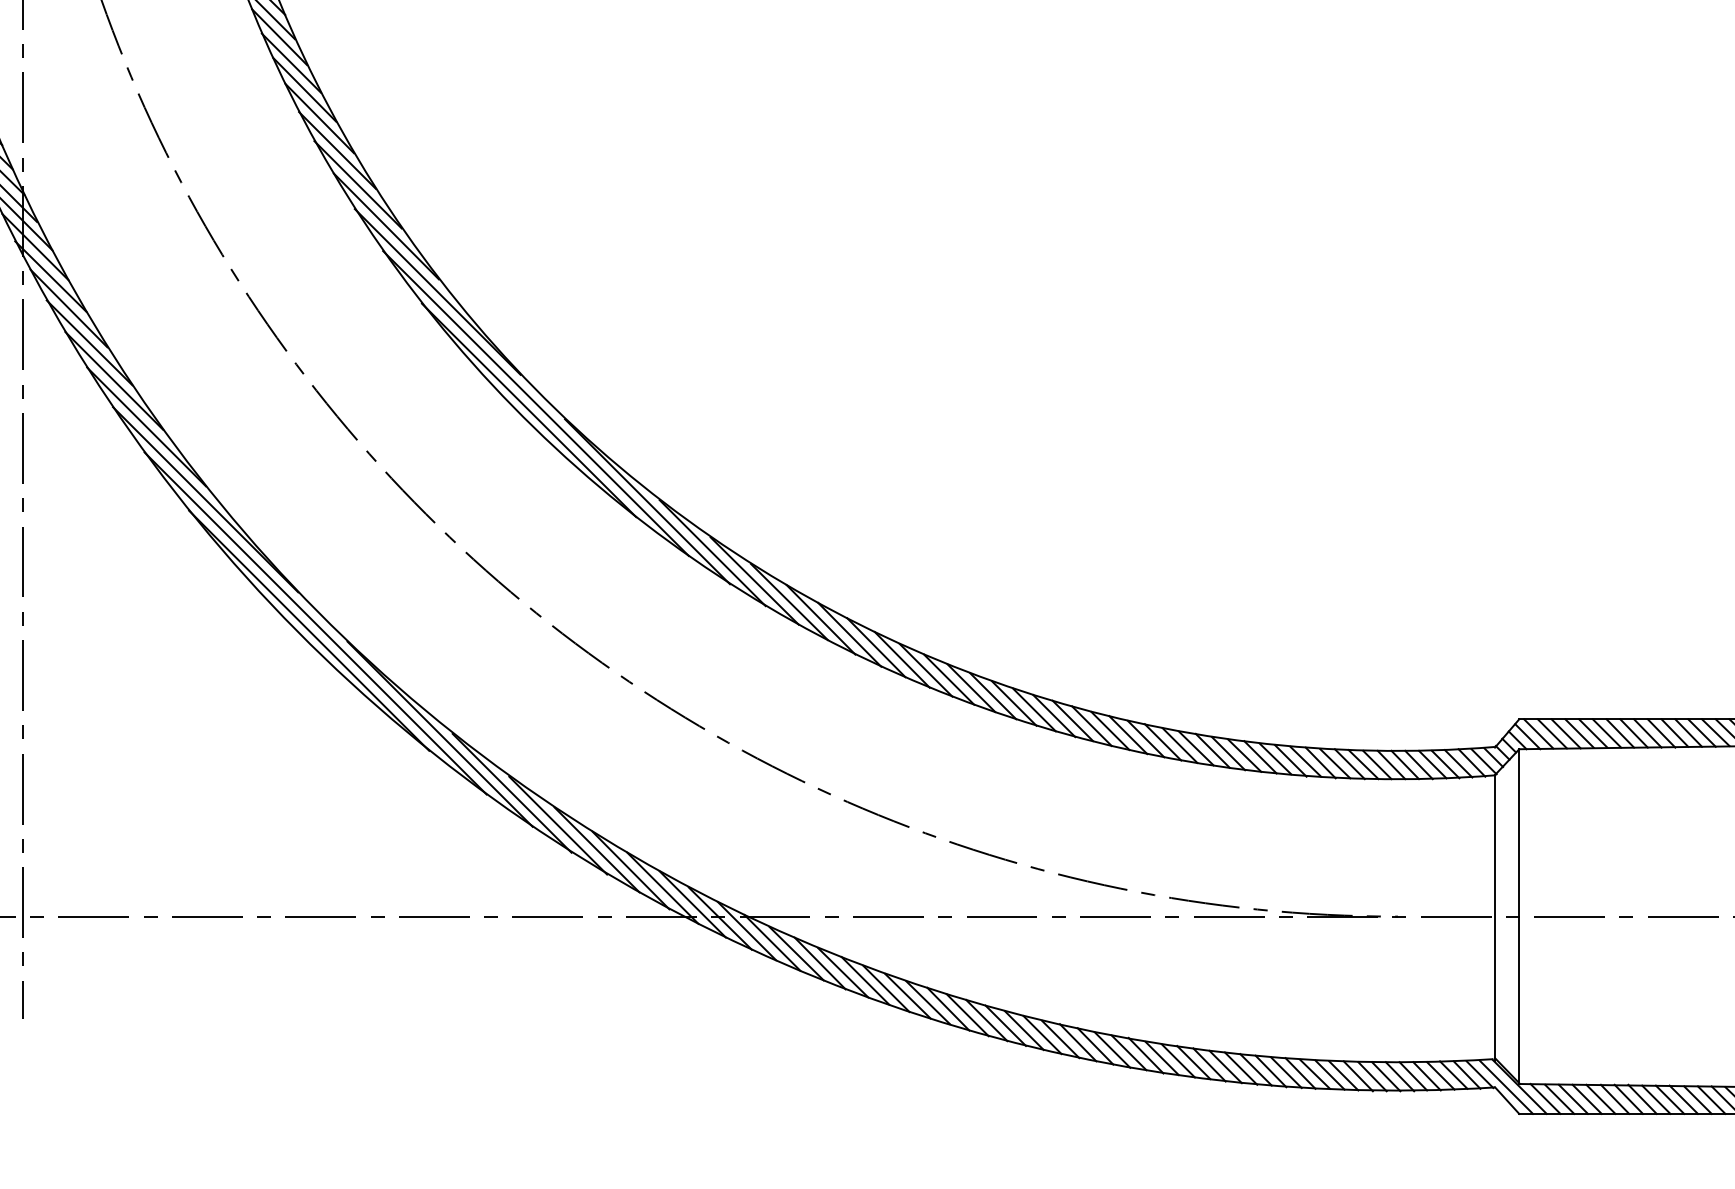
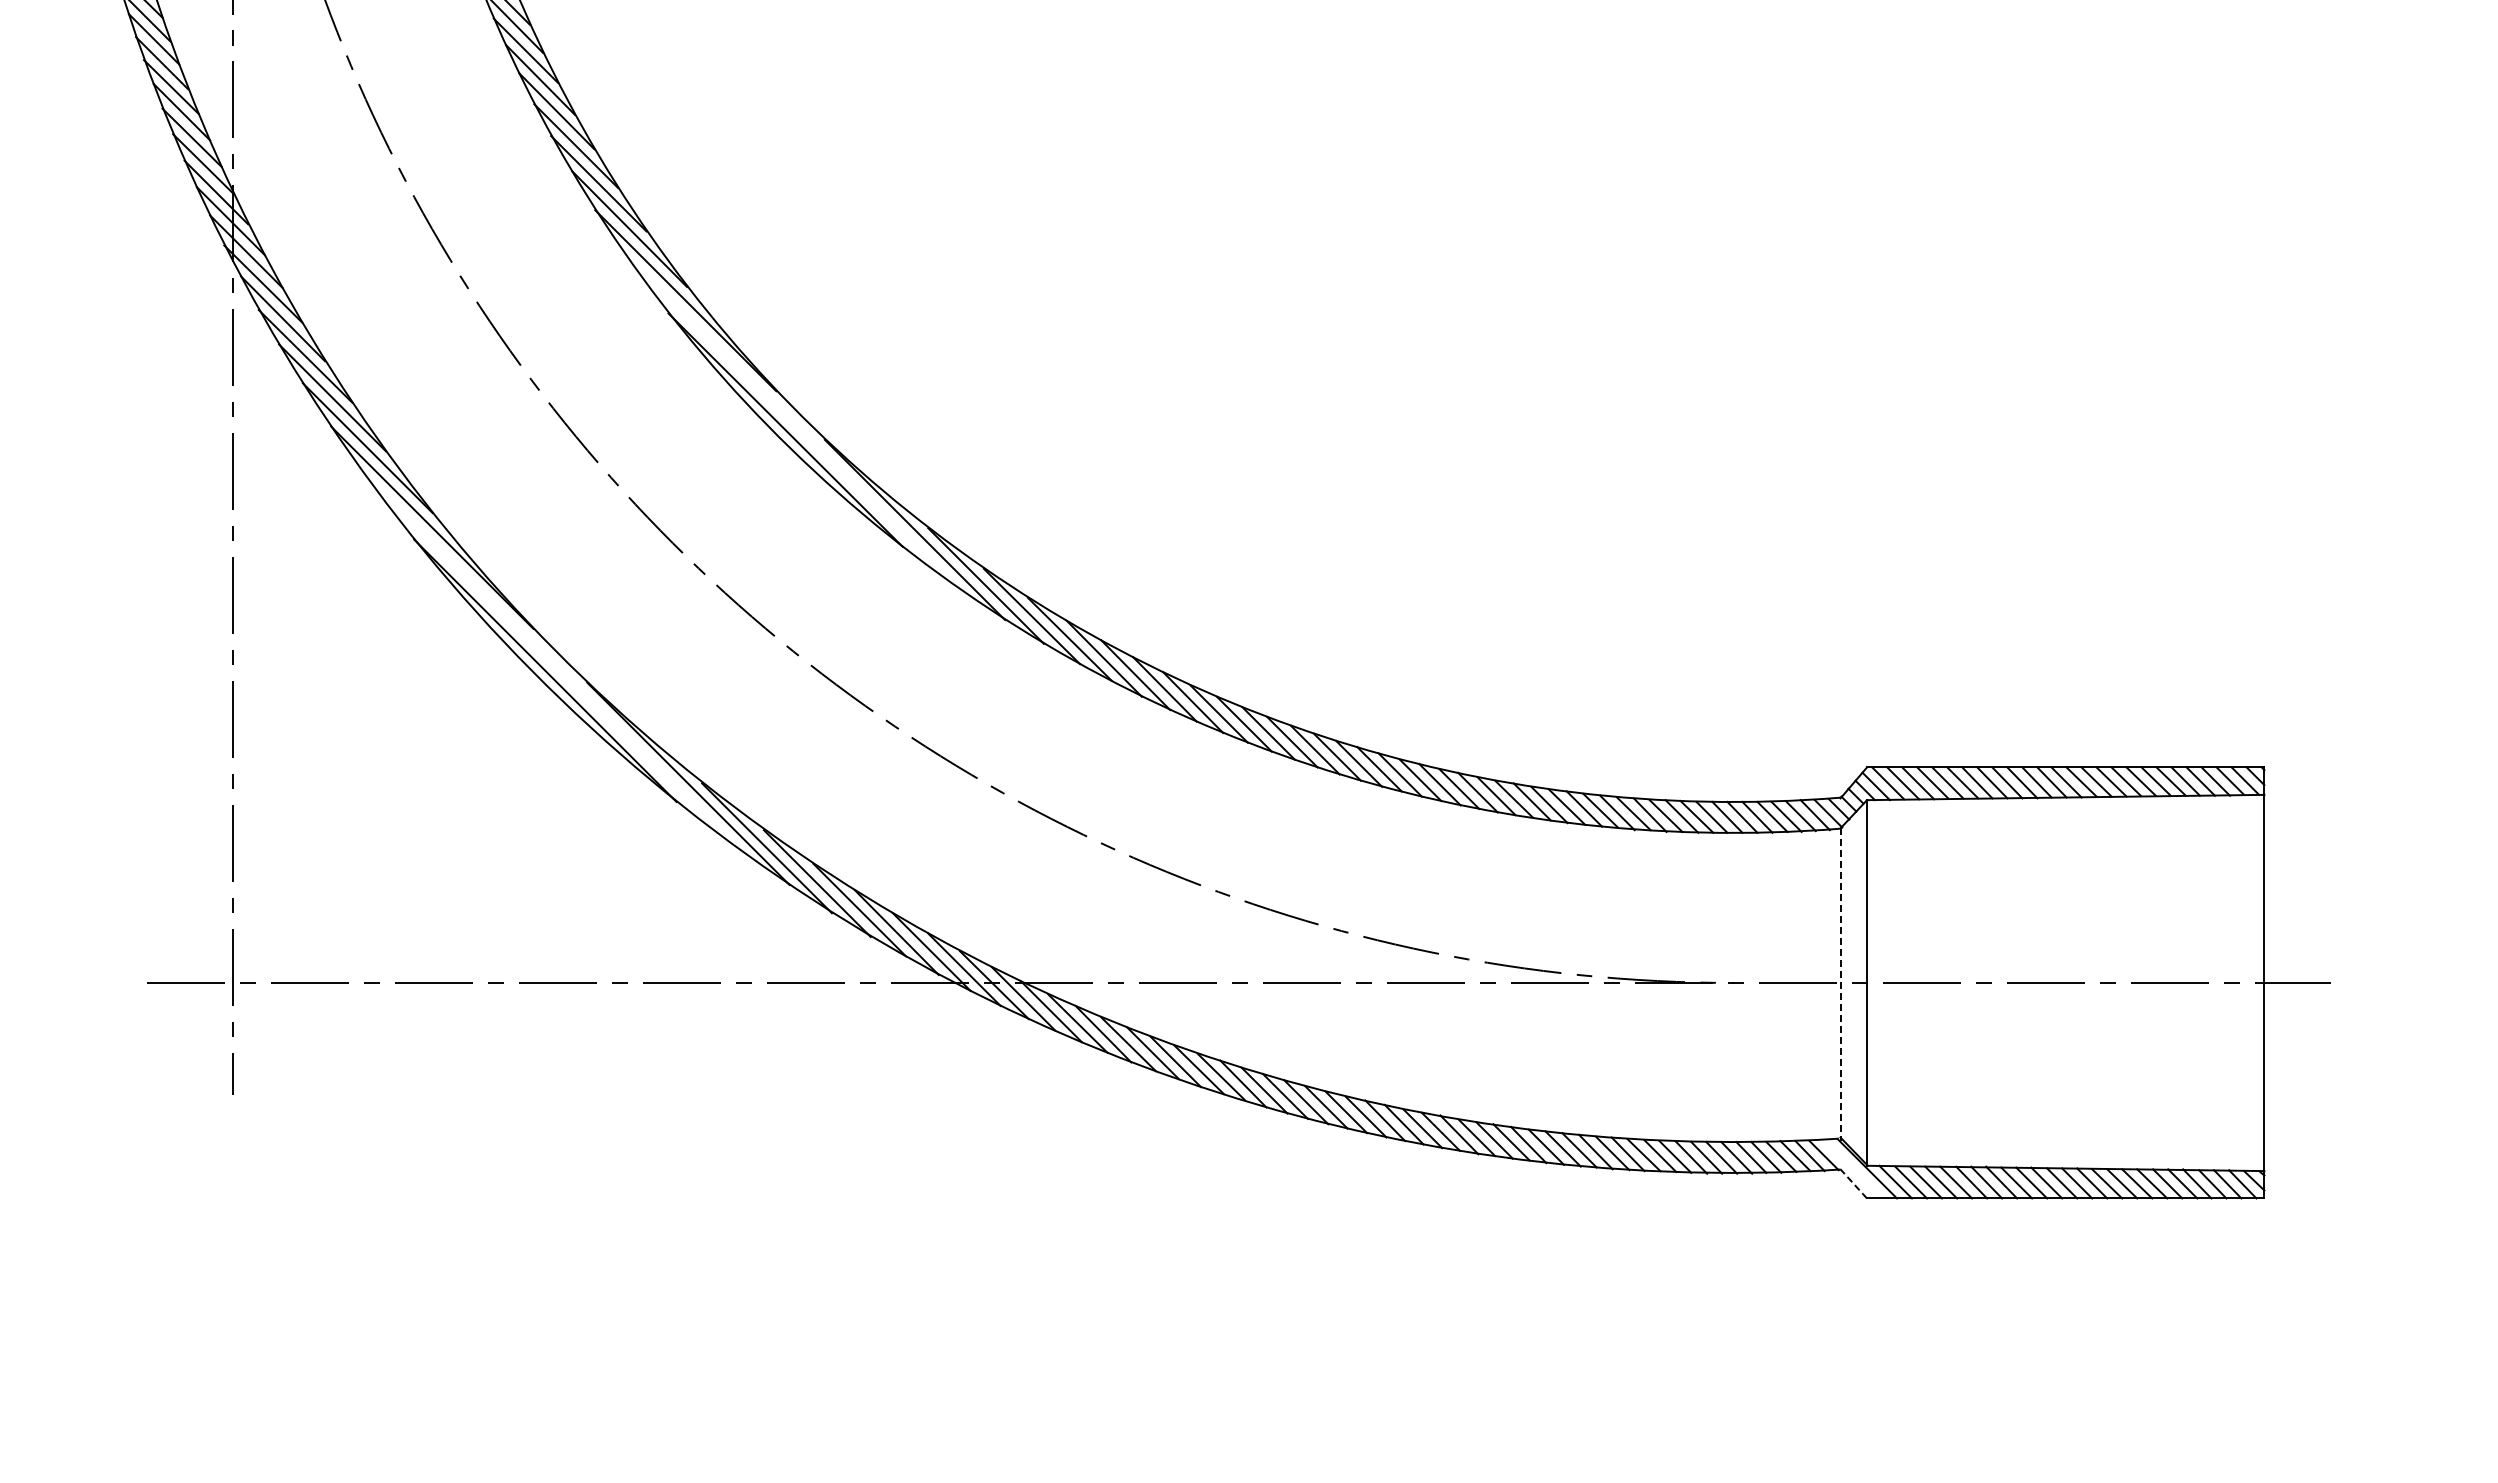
line: (536, 403) -> (793, 422), removed
line: (315, 623) -> (552, 662), removed
line: (1494, 918) -> (1840, 985), solid -> dashed
line: (1505, 1087) -> (1852, 1169), removed
line: (1506, 1100) -> (1853, 1183), solid -> dashed

